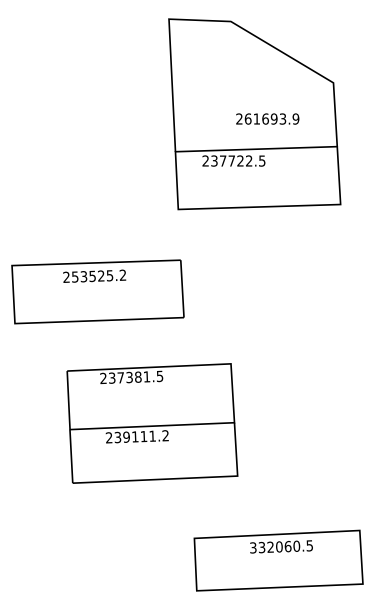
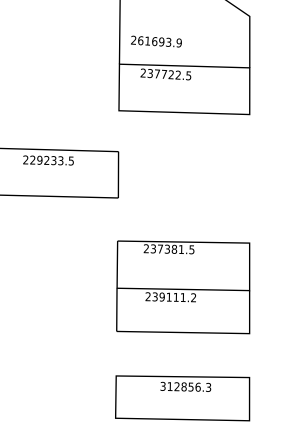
text: (267, 118) -> (156, 41), moved
text: (98, 275) -> (51, 160), 253525.2 -> 229233.5
text: (152, 423) -> (183, 287), moved
text: (286, 546) -> (189, 386), 332060.5 -> 312856.3

